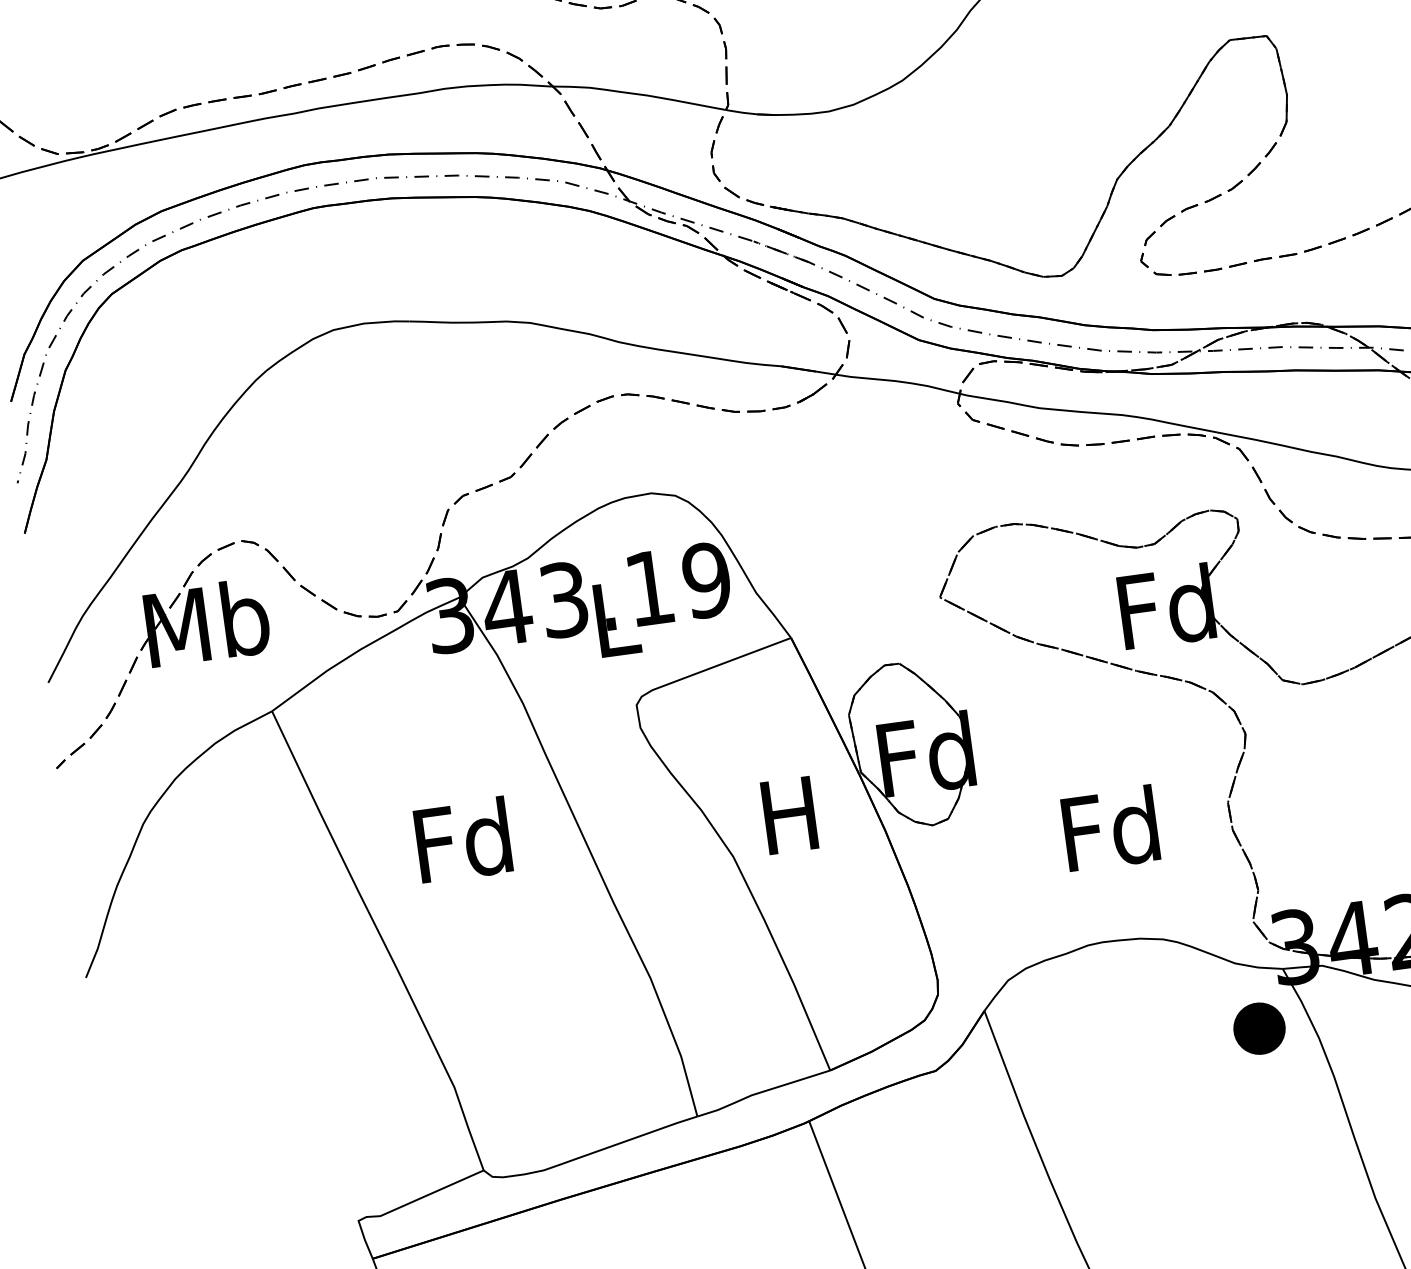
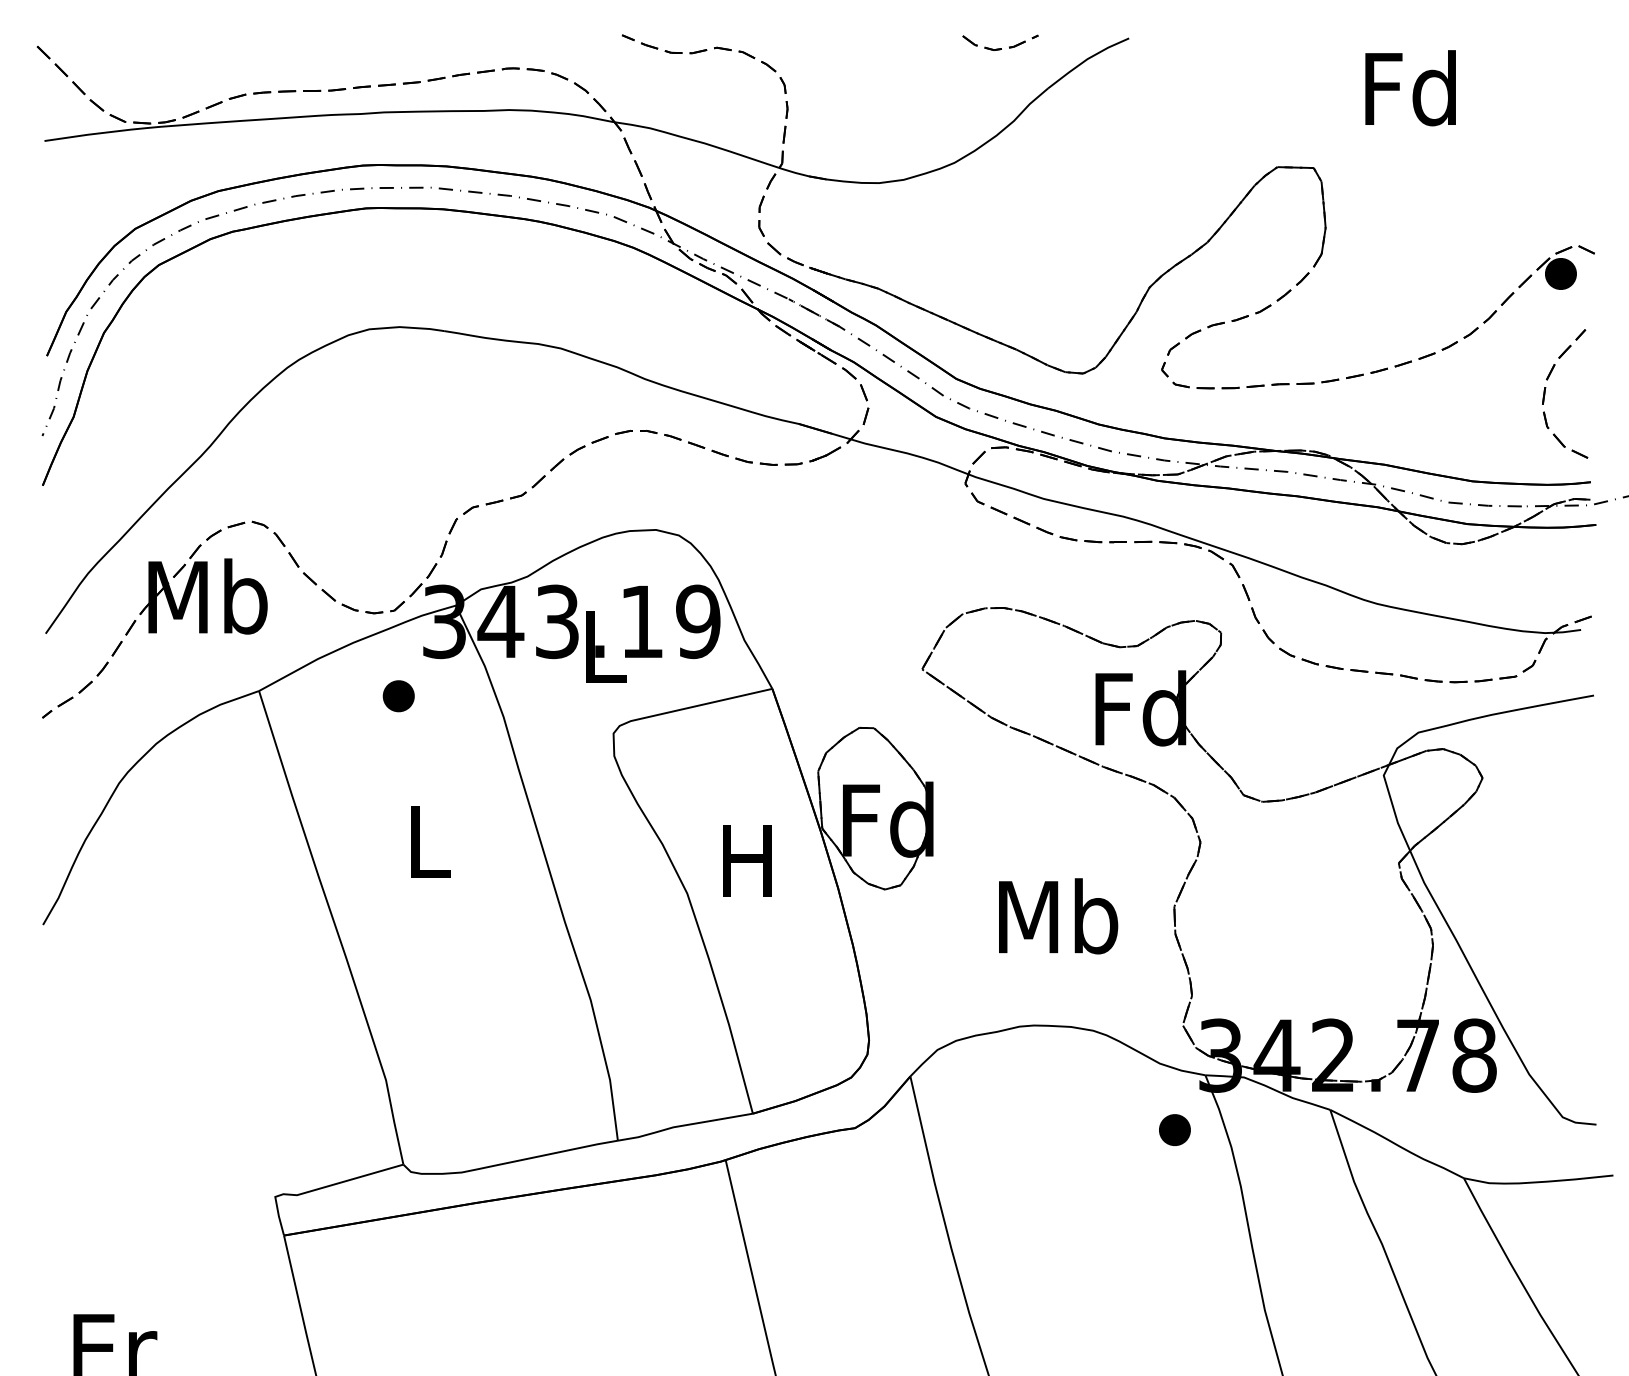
part: (413, 697) -> (398, 696), added
text: (1112, 828) -> (1058, 916), Fd -> Mb
text: (463, 840) -> (427, 841), Fd -> L
part: (1259, 1028) -> (1174, 1129), size x0.62

